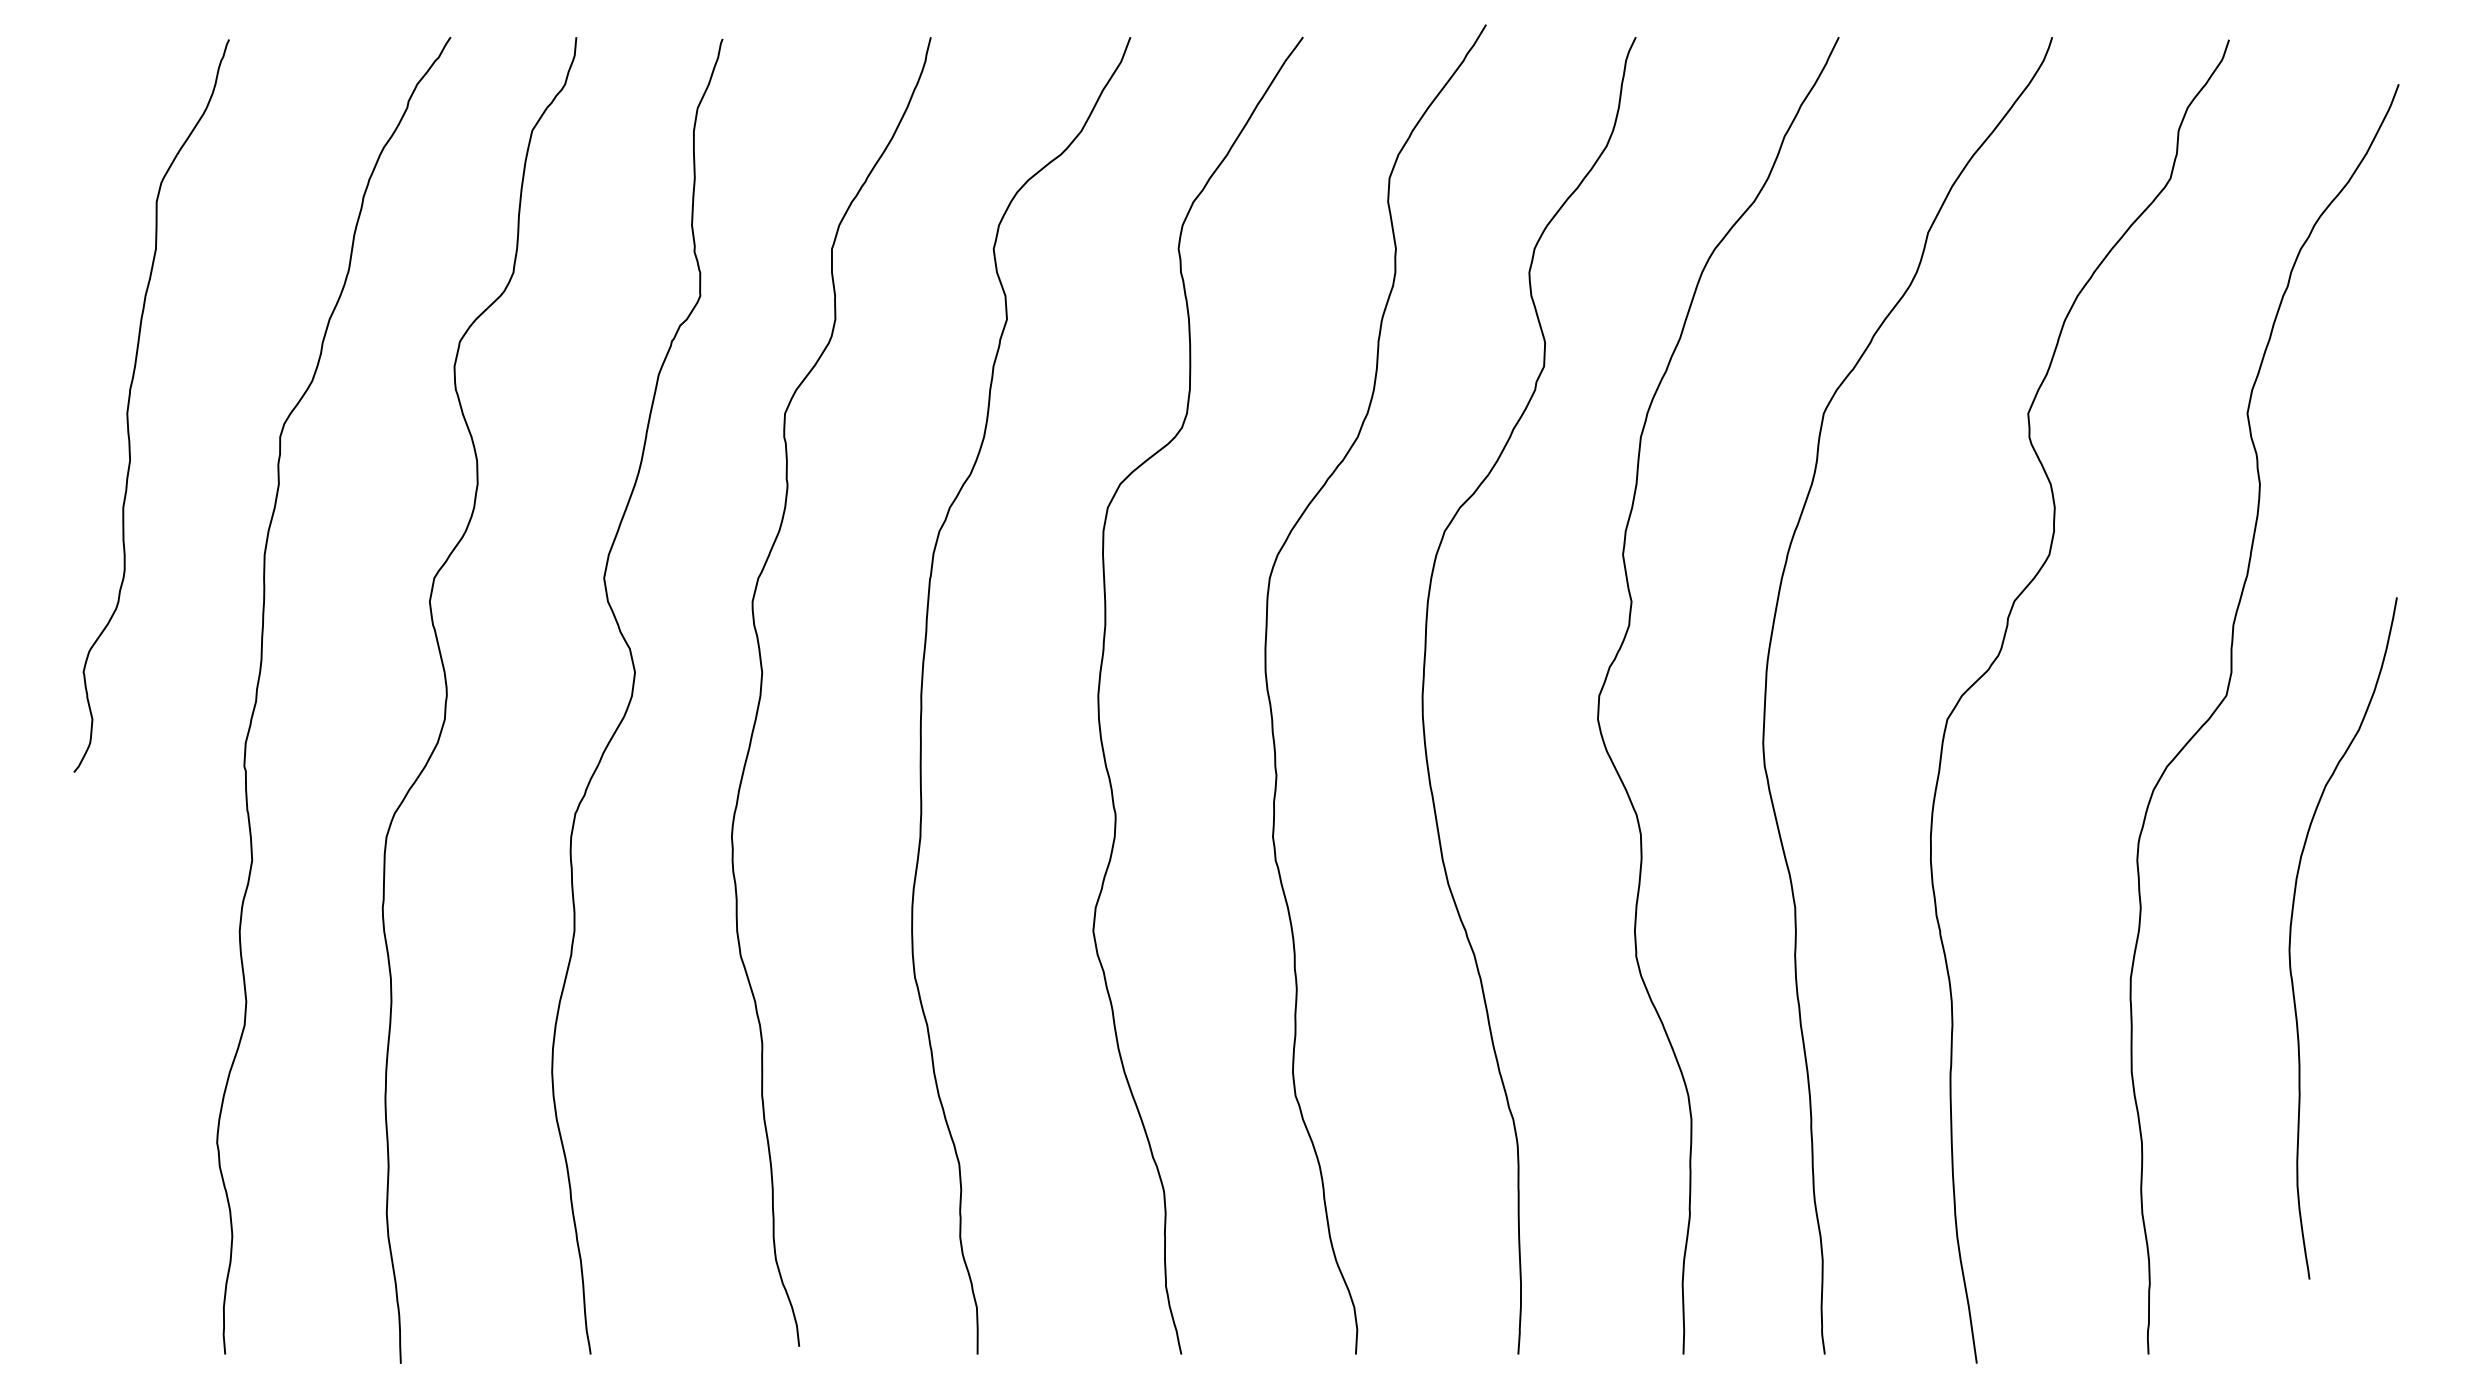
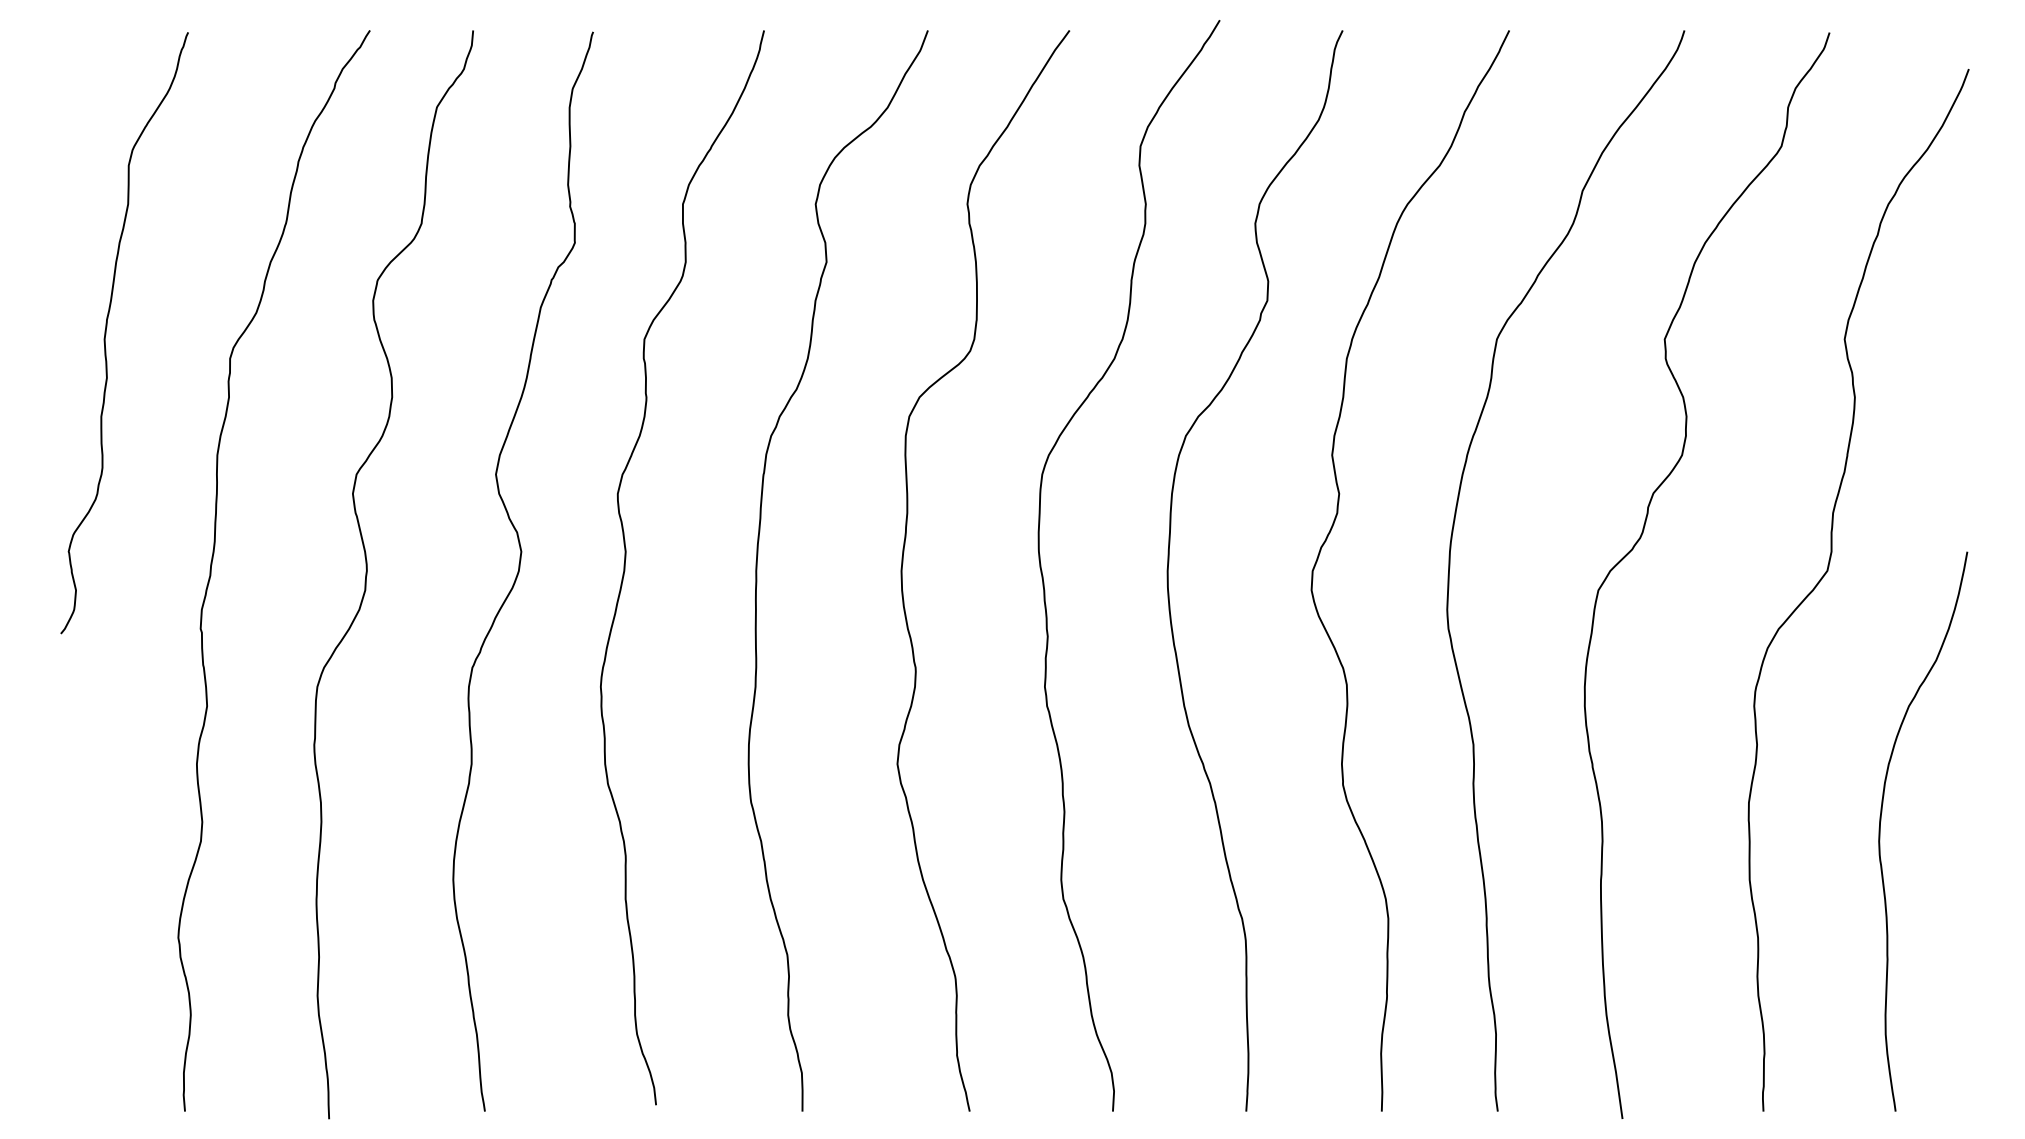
curve: (2291, 936) -> (1880, 830), moved

